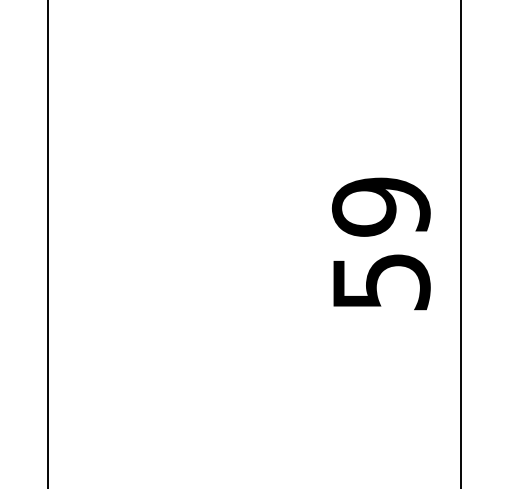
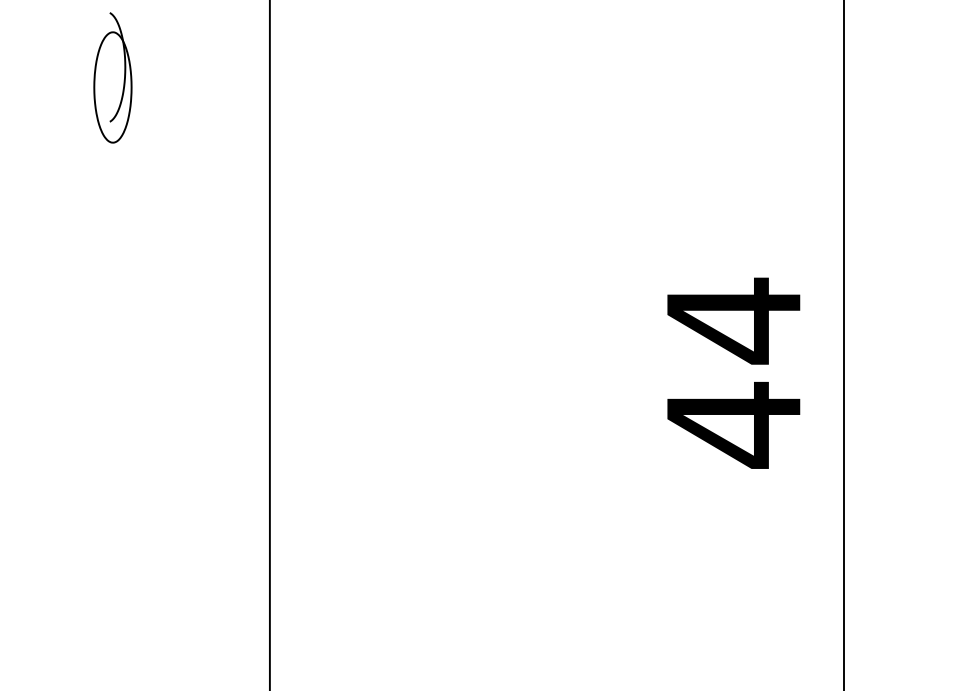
text: (381, 244) -> (733, 372), 59 -> 44

